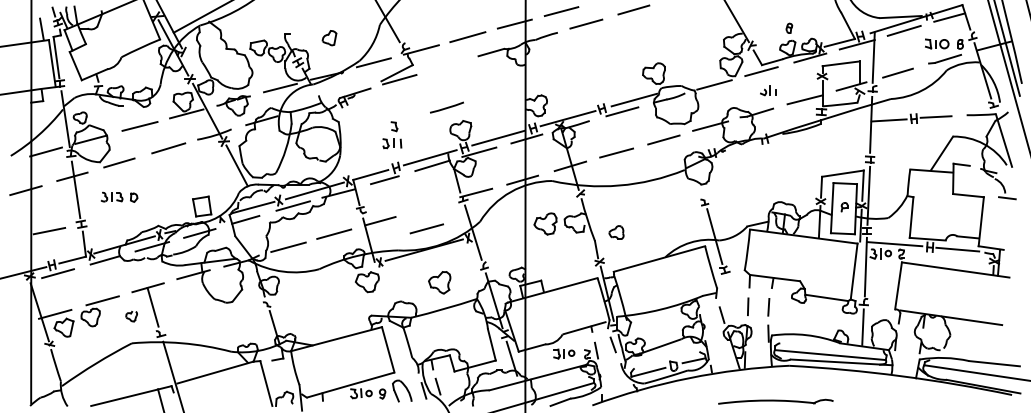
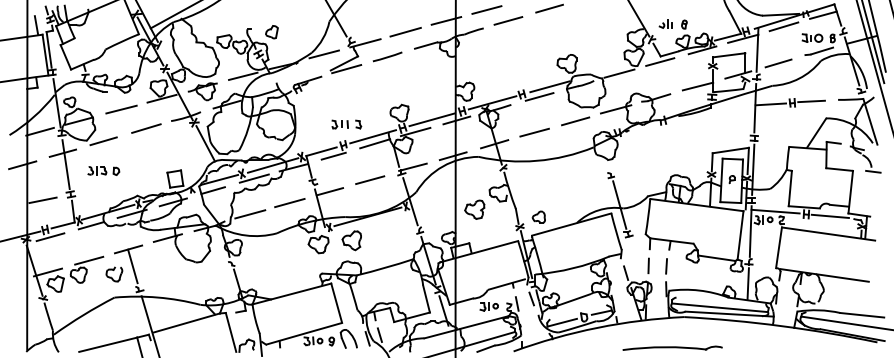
part: (329, 38) -> (271, 32), moved
part: (768, 90) -> (666, 23), moved
line: (446, 107) -> (387, 56), moved
part: (394, 126) -> (358, 124), moved
part: (545, 223) -> (474, 209), moved
line: (426, 228) -> (369, 179), moved
part: (616, 232) -> (538, 217), moved
part: (439, 282) -> (351, 240), moved
part: (131, 316) -> (114, 274), size x1.67

